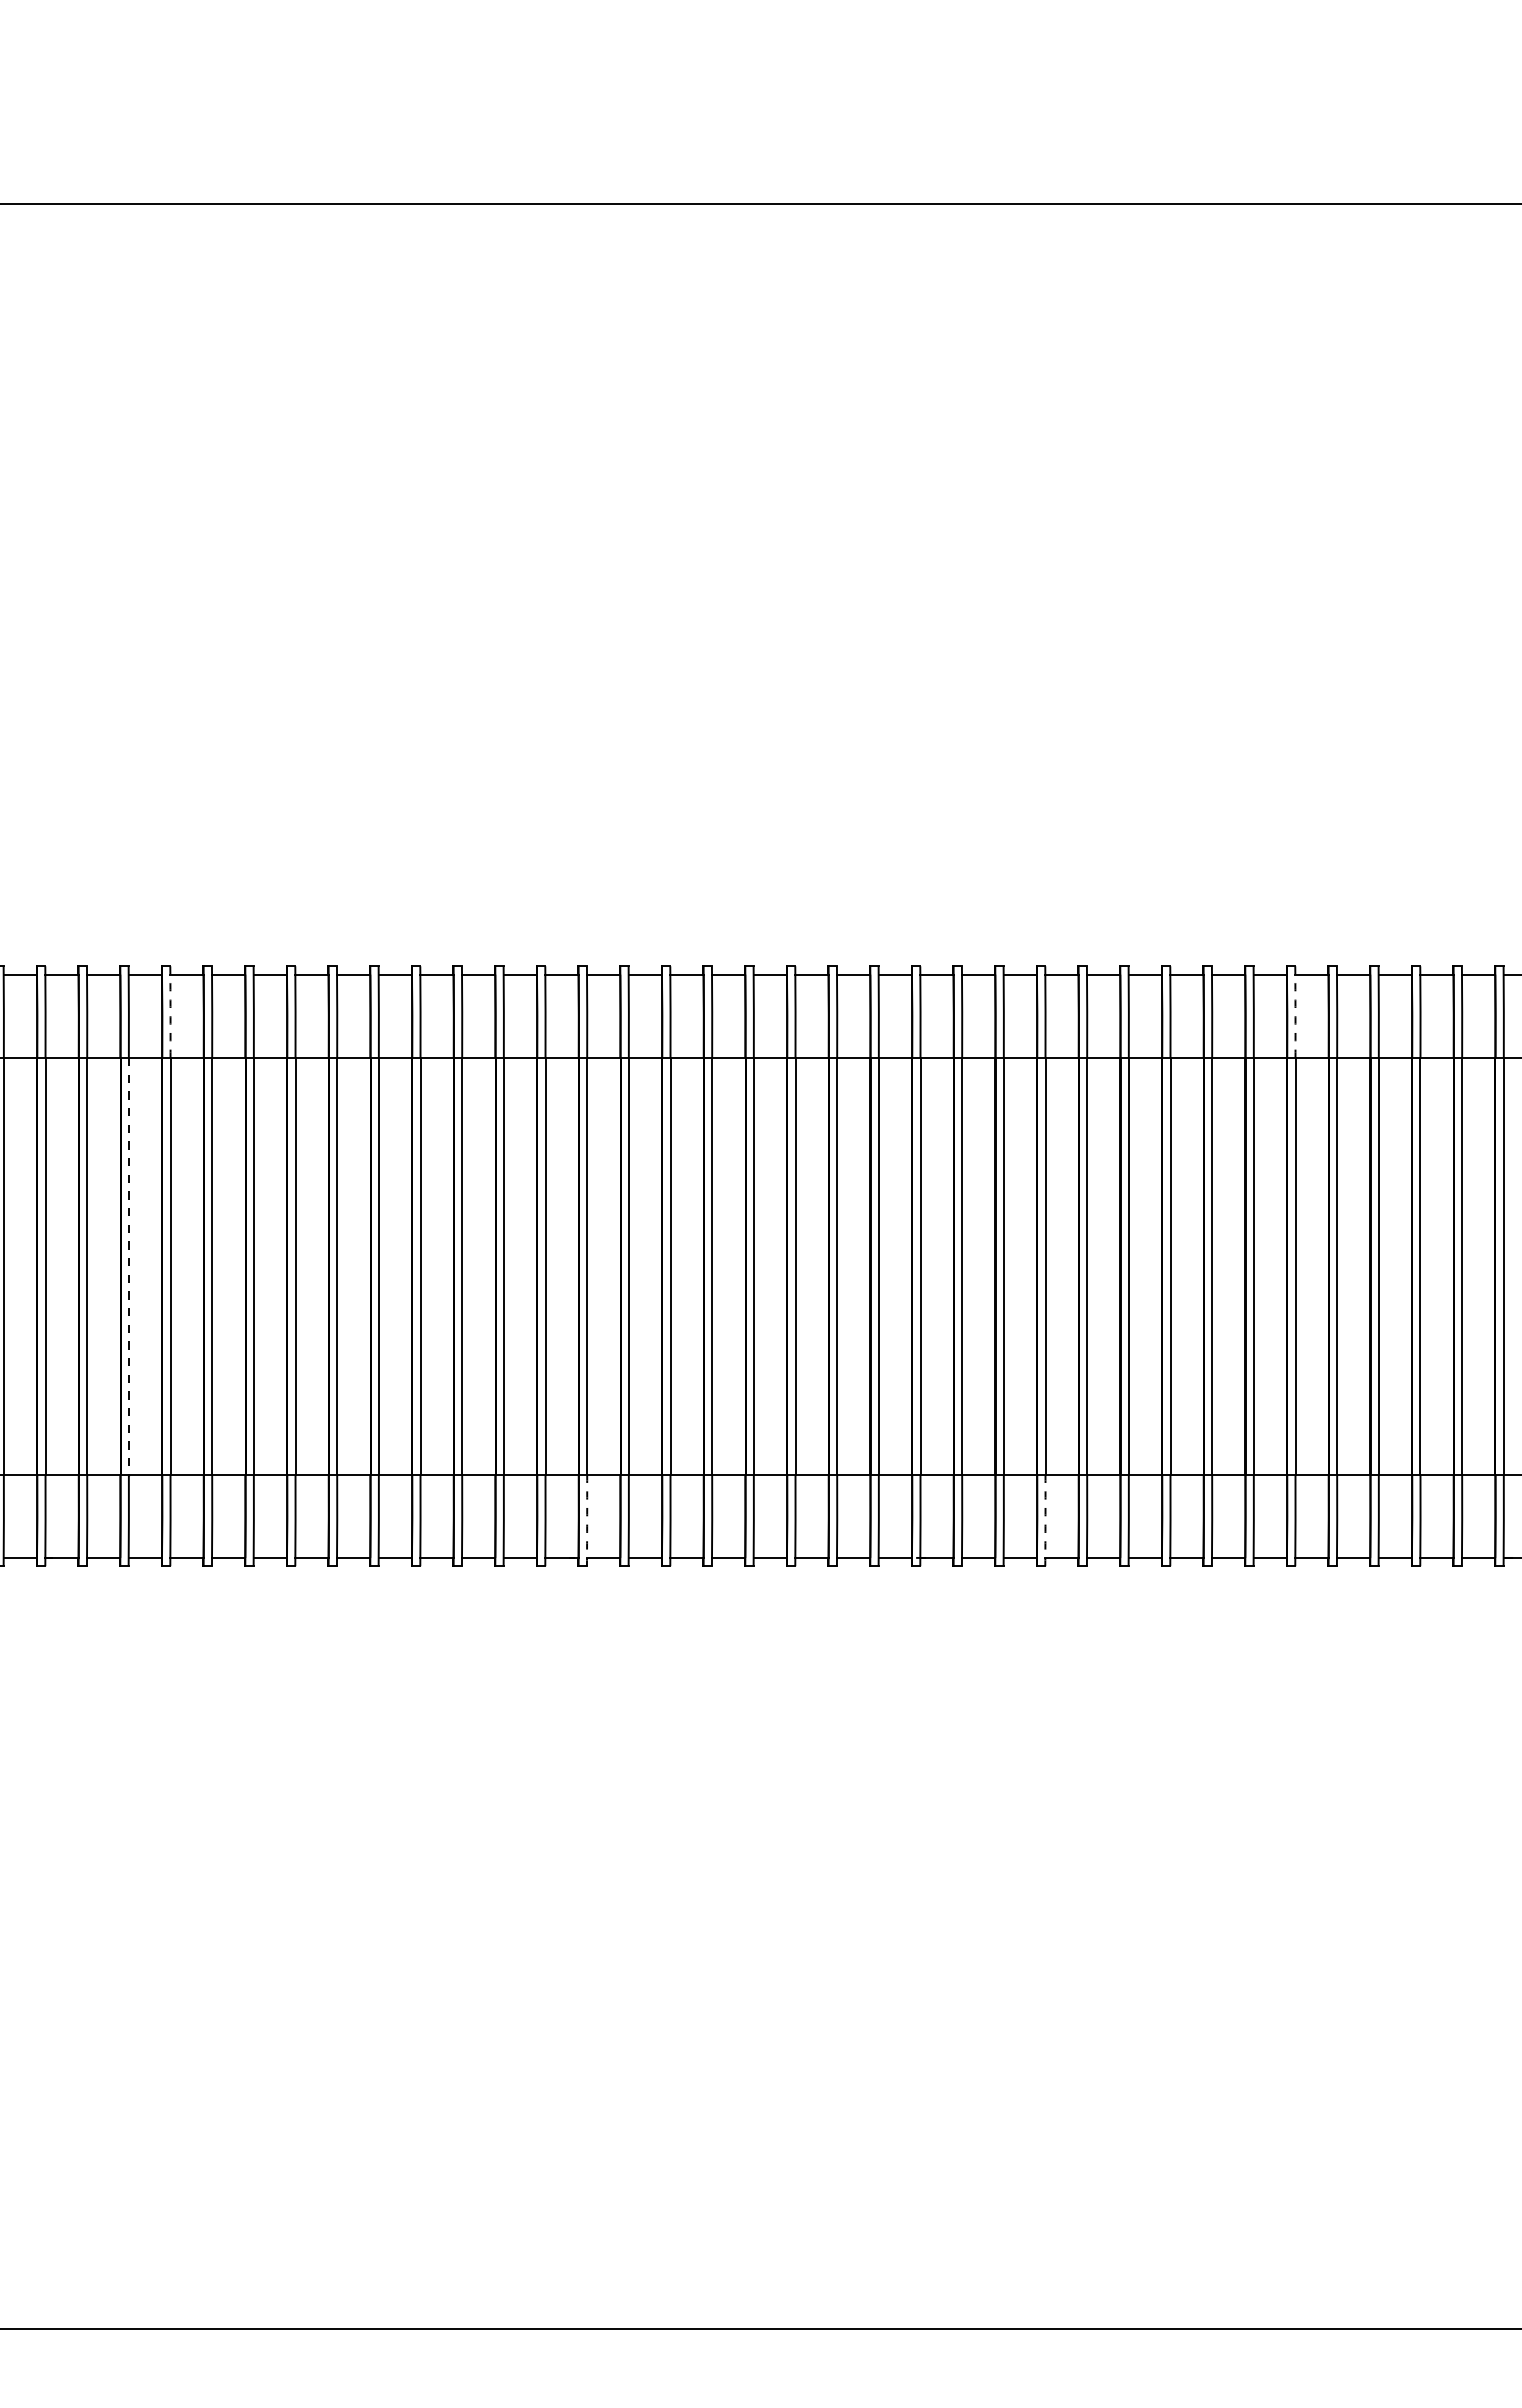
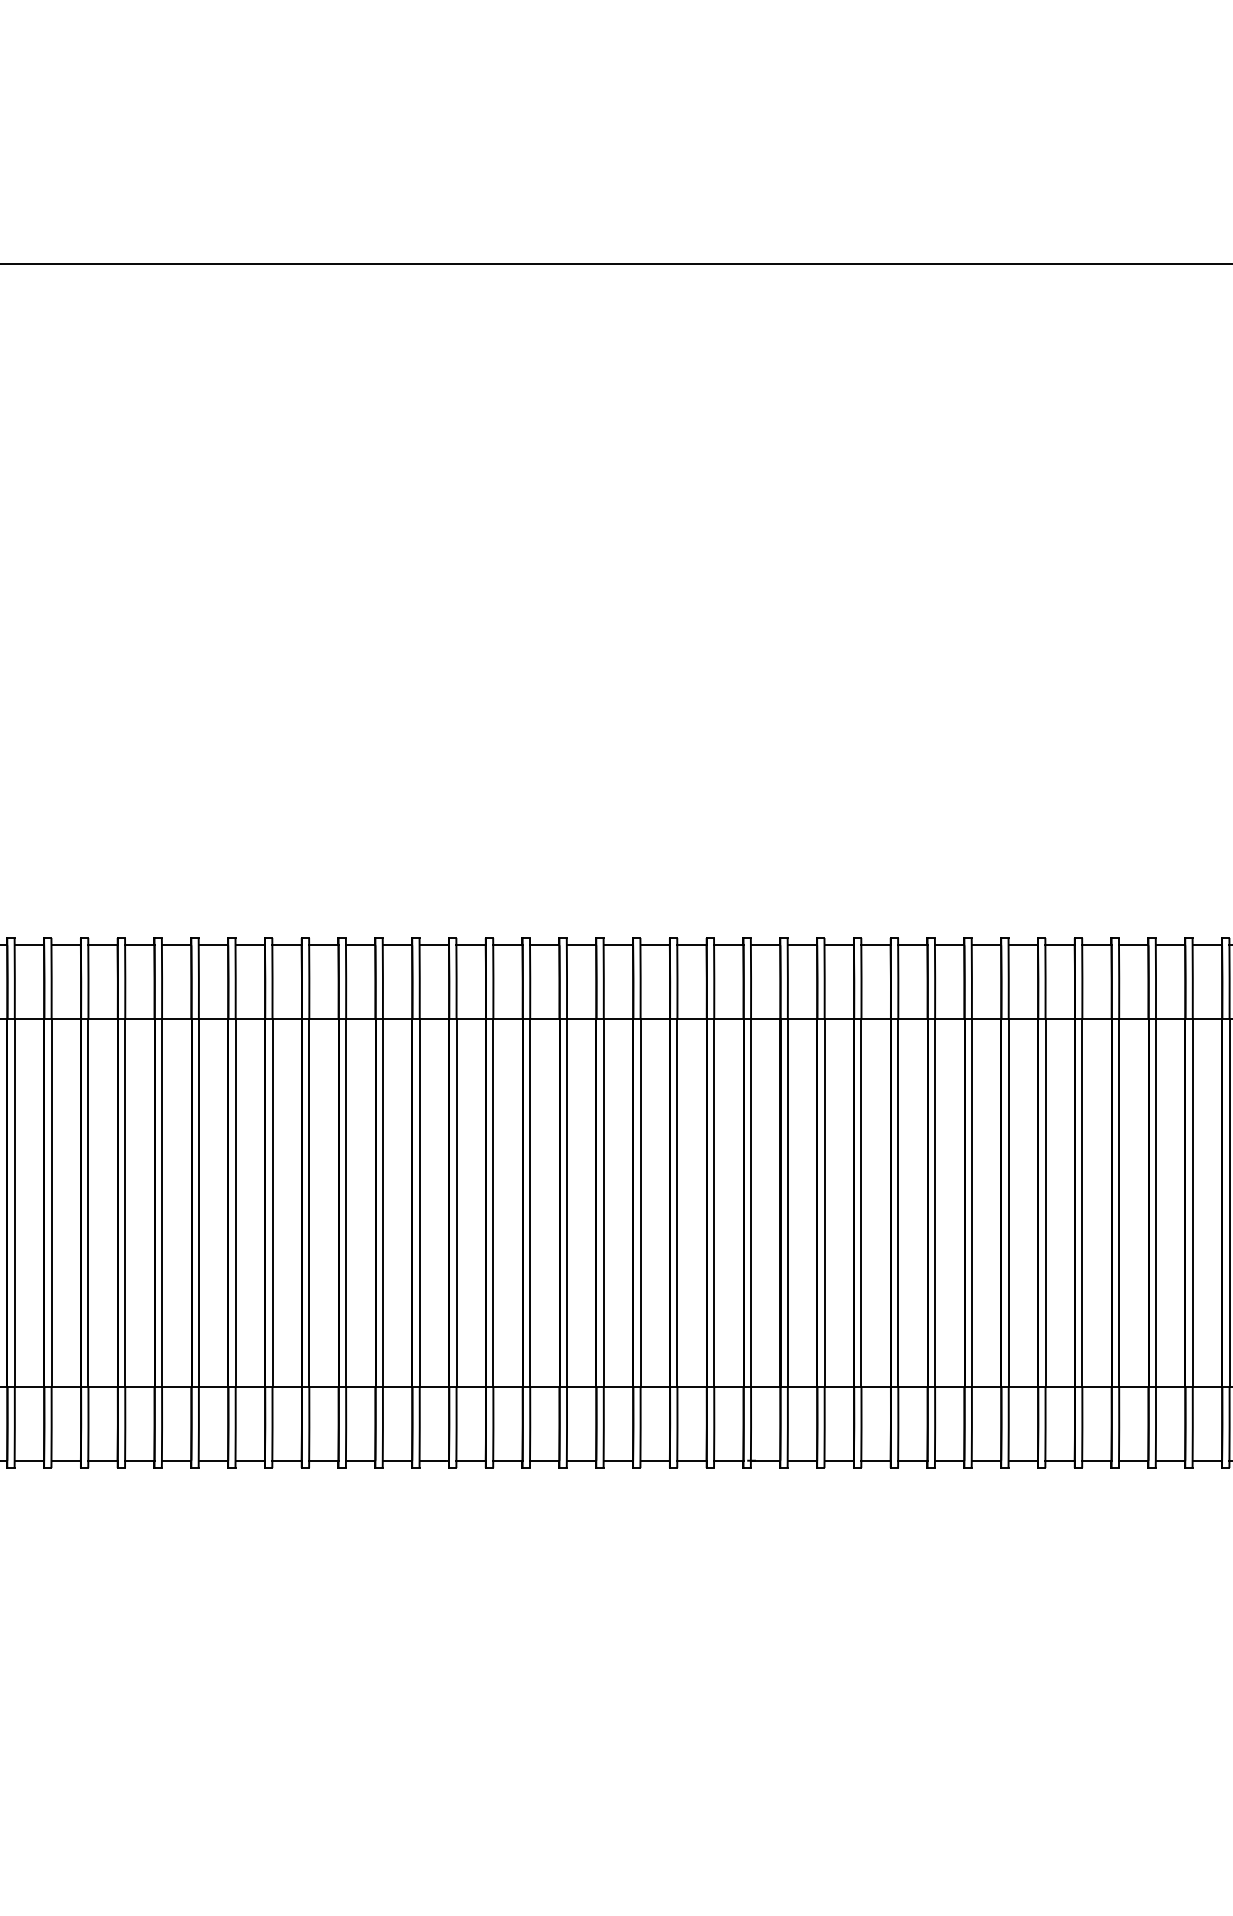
arc: (170, 1012) -> (88, 978), dashed -> solid
arc: (1295, 1012) -> (1082, 978), dashed -> solid
line: (128, 1266) -> (51, 1203), dashed -> solid
arc: (587, 1520) -> (456, 1427), dashed -> solid
arc: (1045, 1520) -> (861, 1427), dashed -> solid

